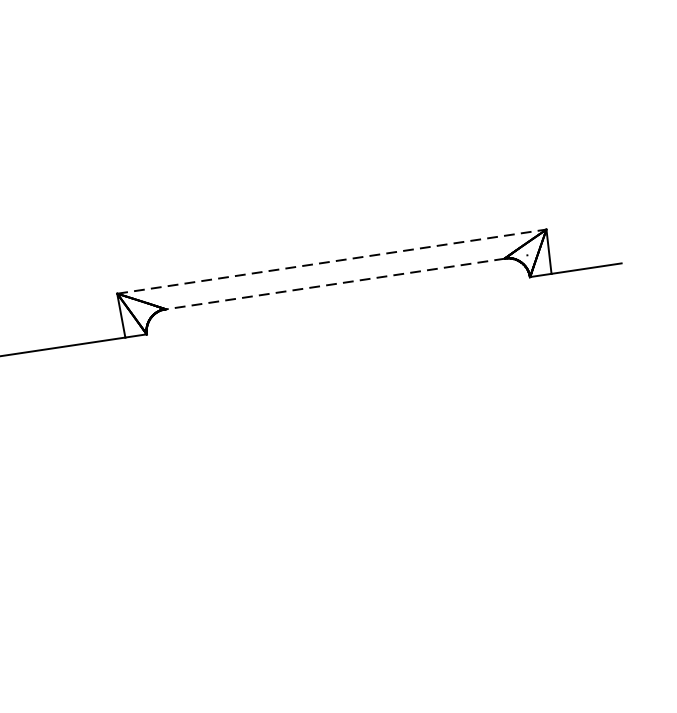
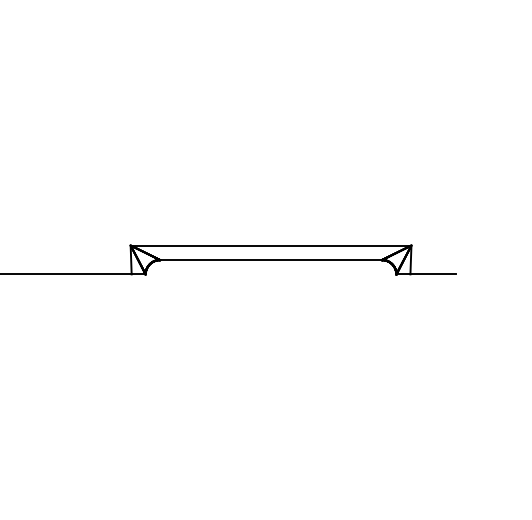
line: (332, 261) -> (271, 245), dashed -> solid
line: (334, 284) -> (270, 260), dashed -> solid

